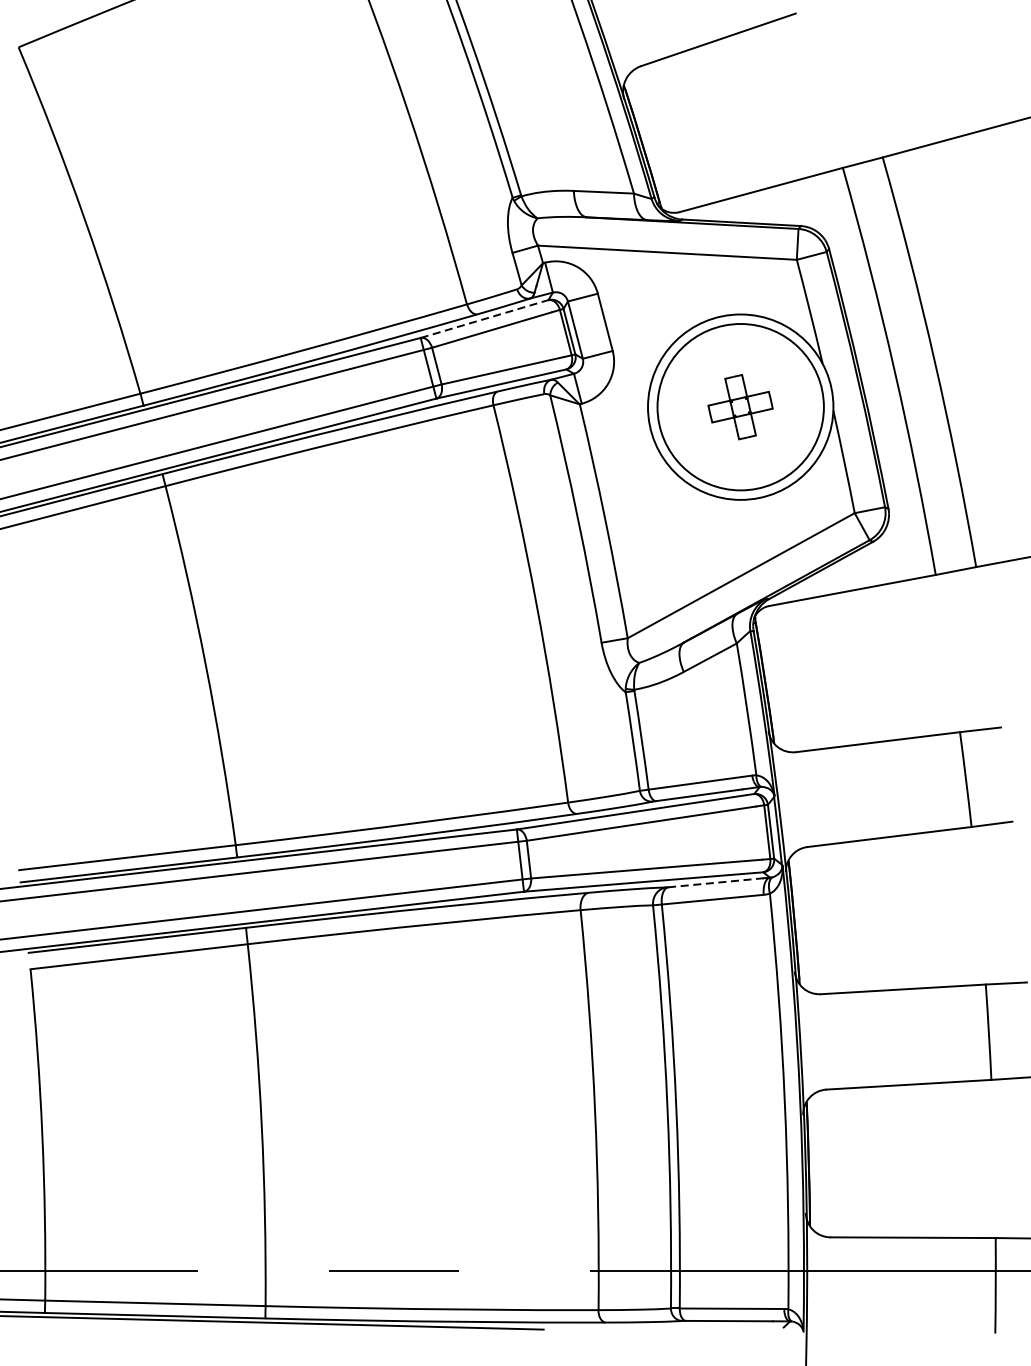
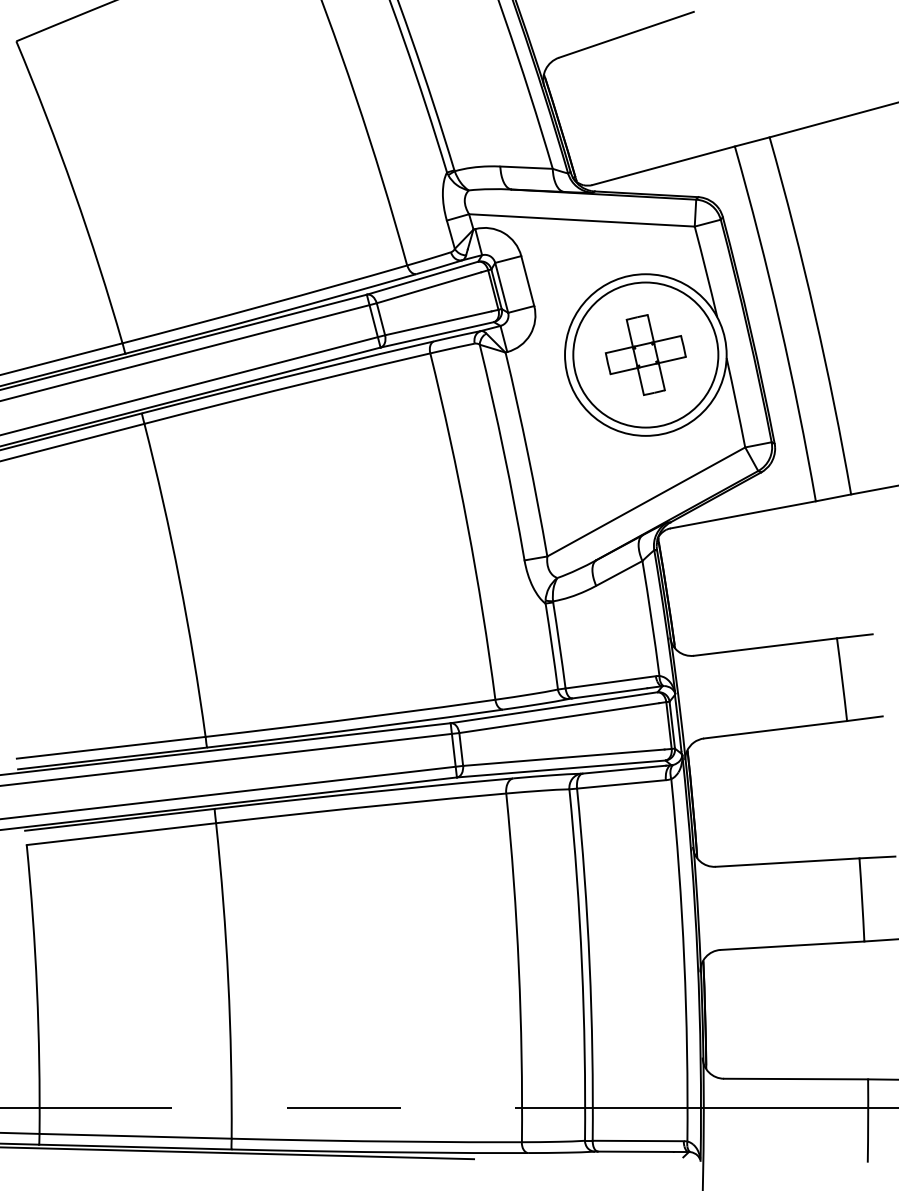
line: (485, 319) -> (423, 278), dashed -> solid
part: (740, 406) -> (645, 354), size x1.43
line: (716, 882) -> (624, 769), dashed -> solid

